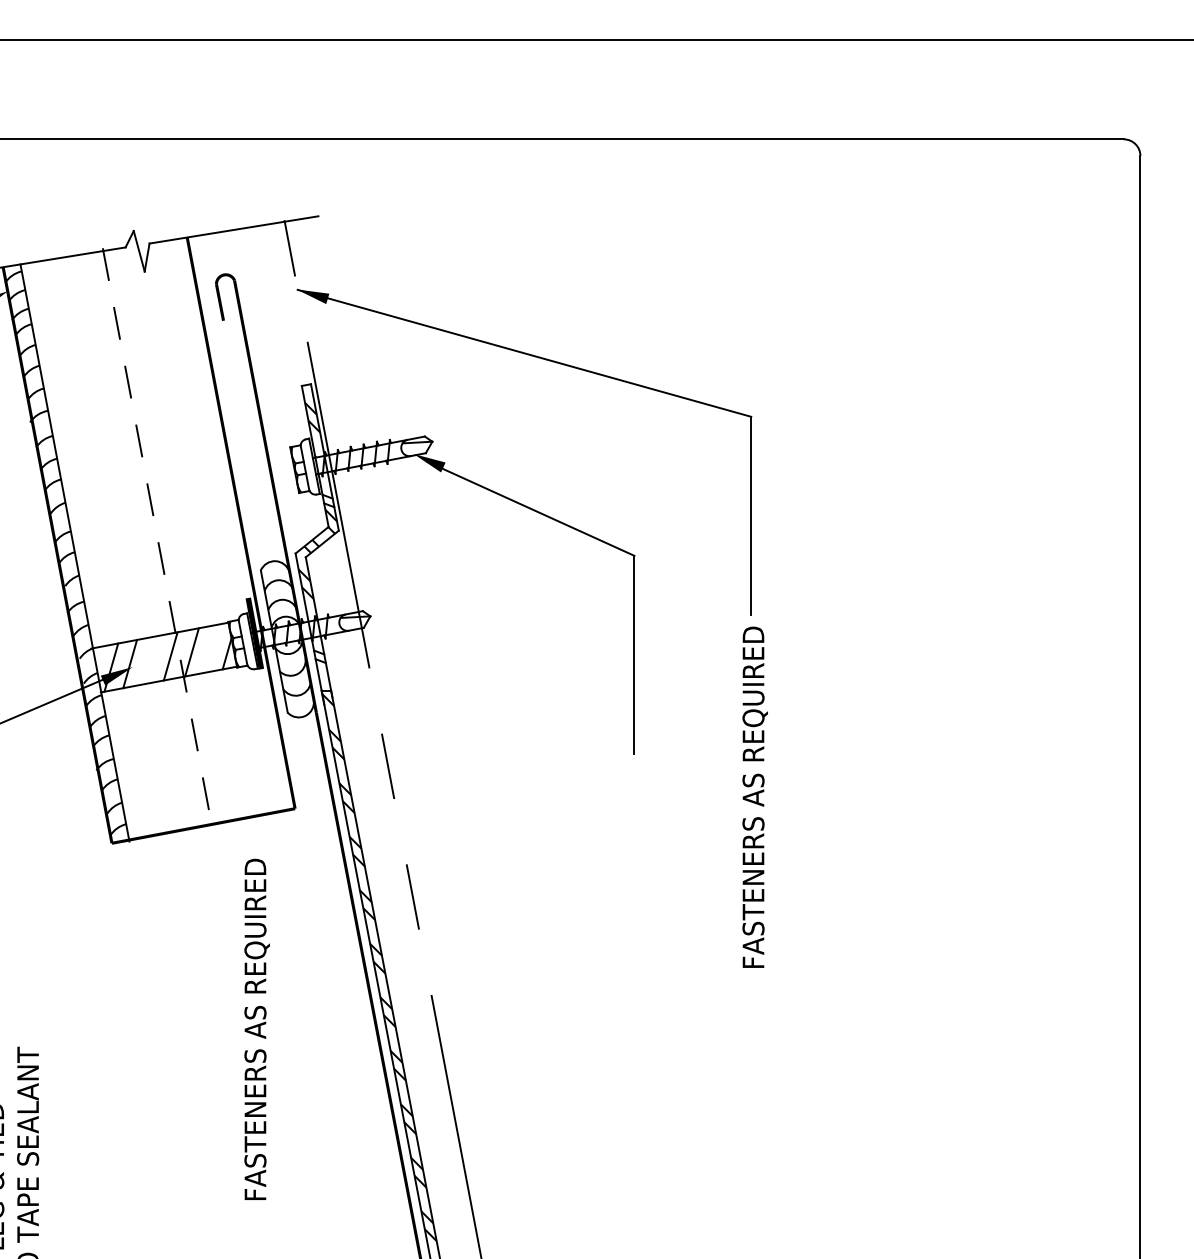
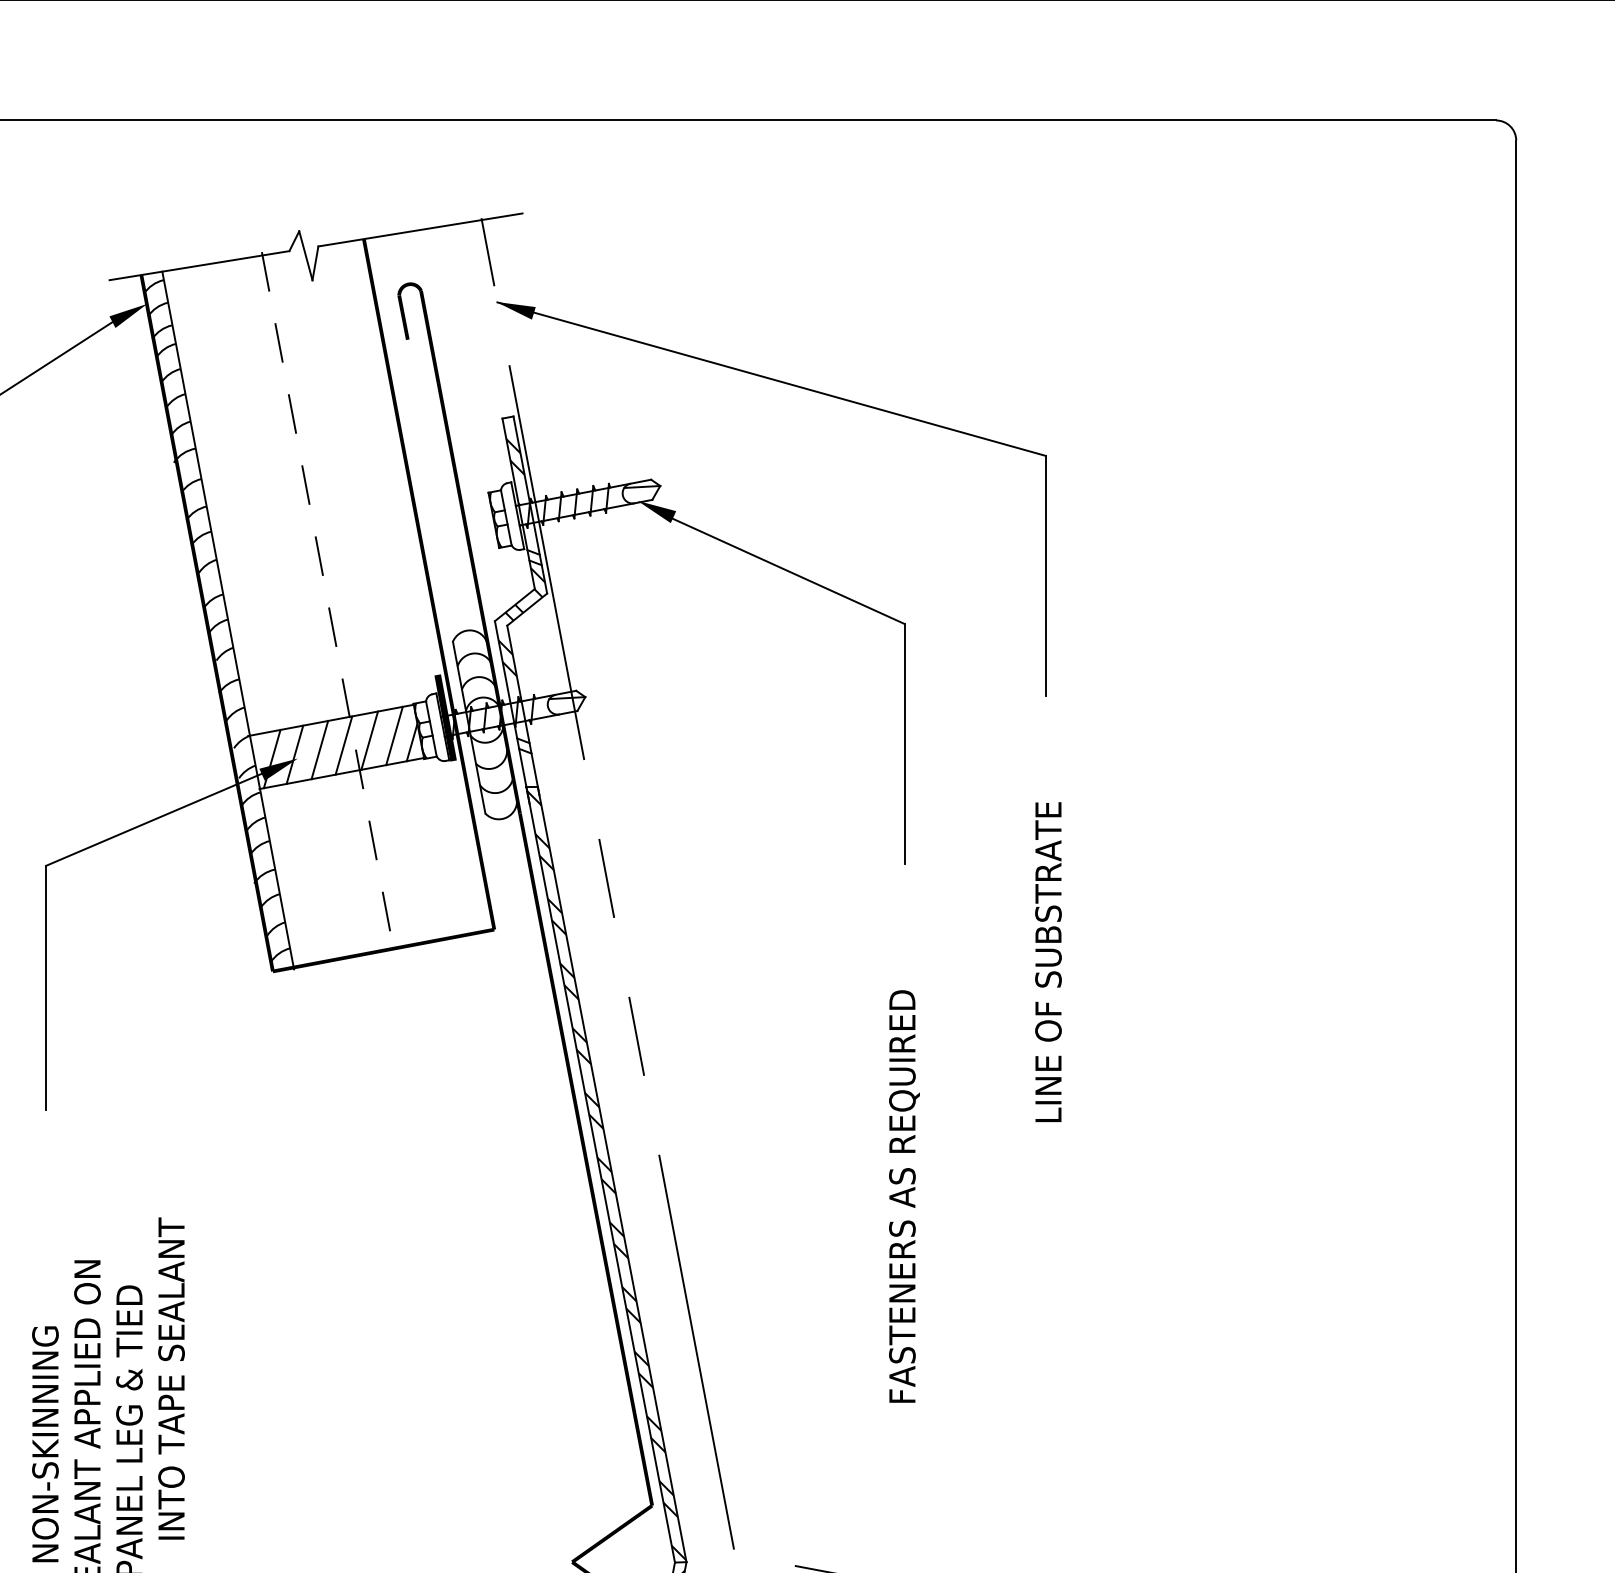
line: (212, 648) -> (394, 735), added
line: (150, 659) -> (319, 749), added
text: (755, 795) -> (1050, 913), FASTENERS AS REQUIRED -> LINE OF SUBSTRATE
text: (257, 1029) -> (904, 1196), moved

